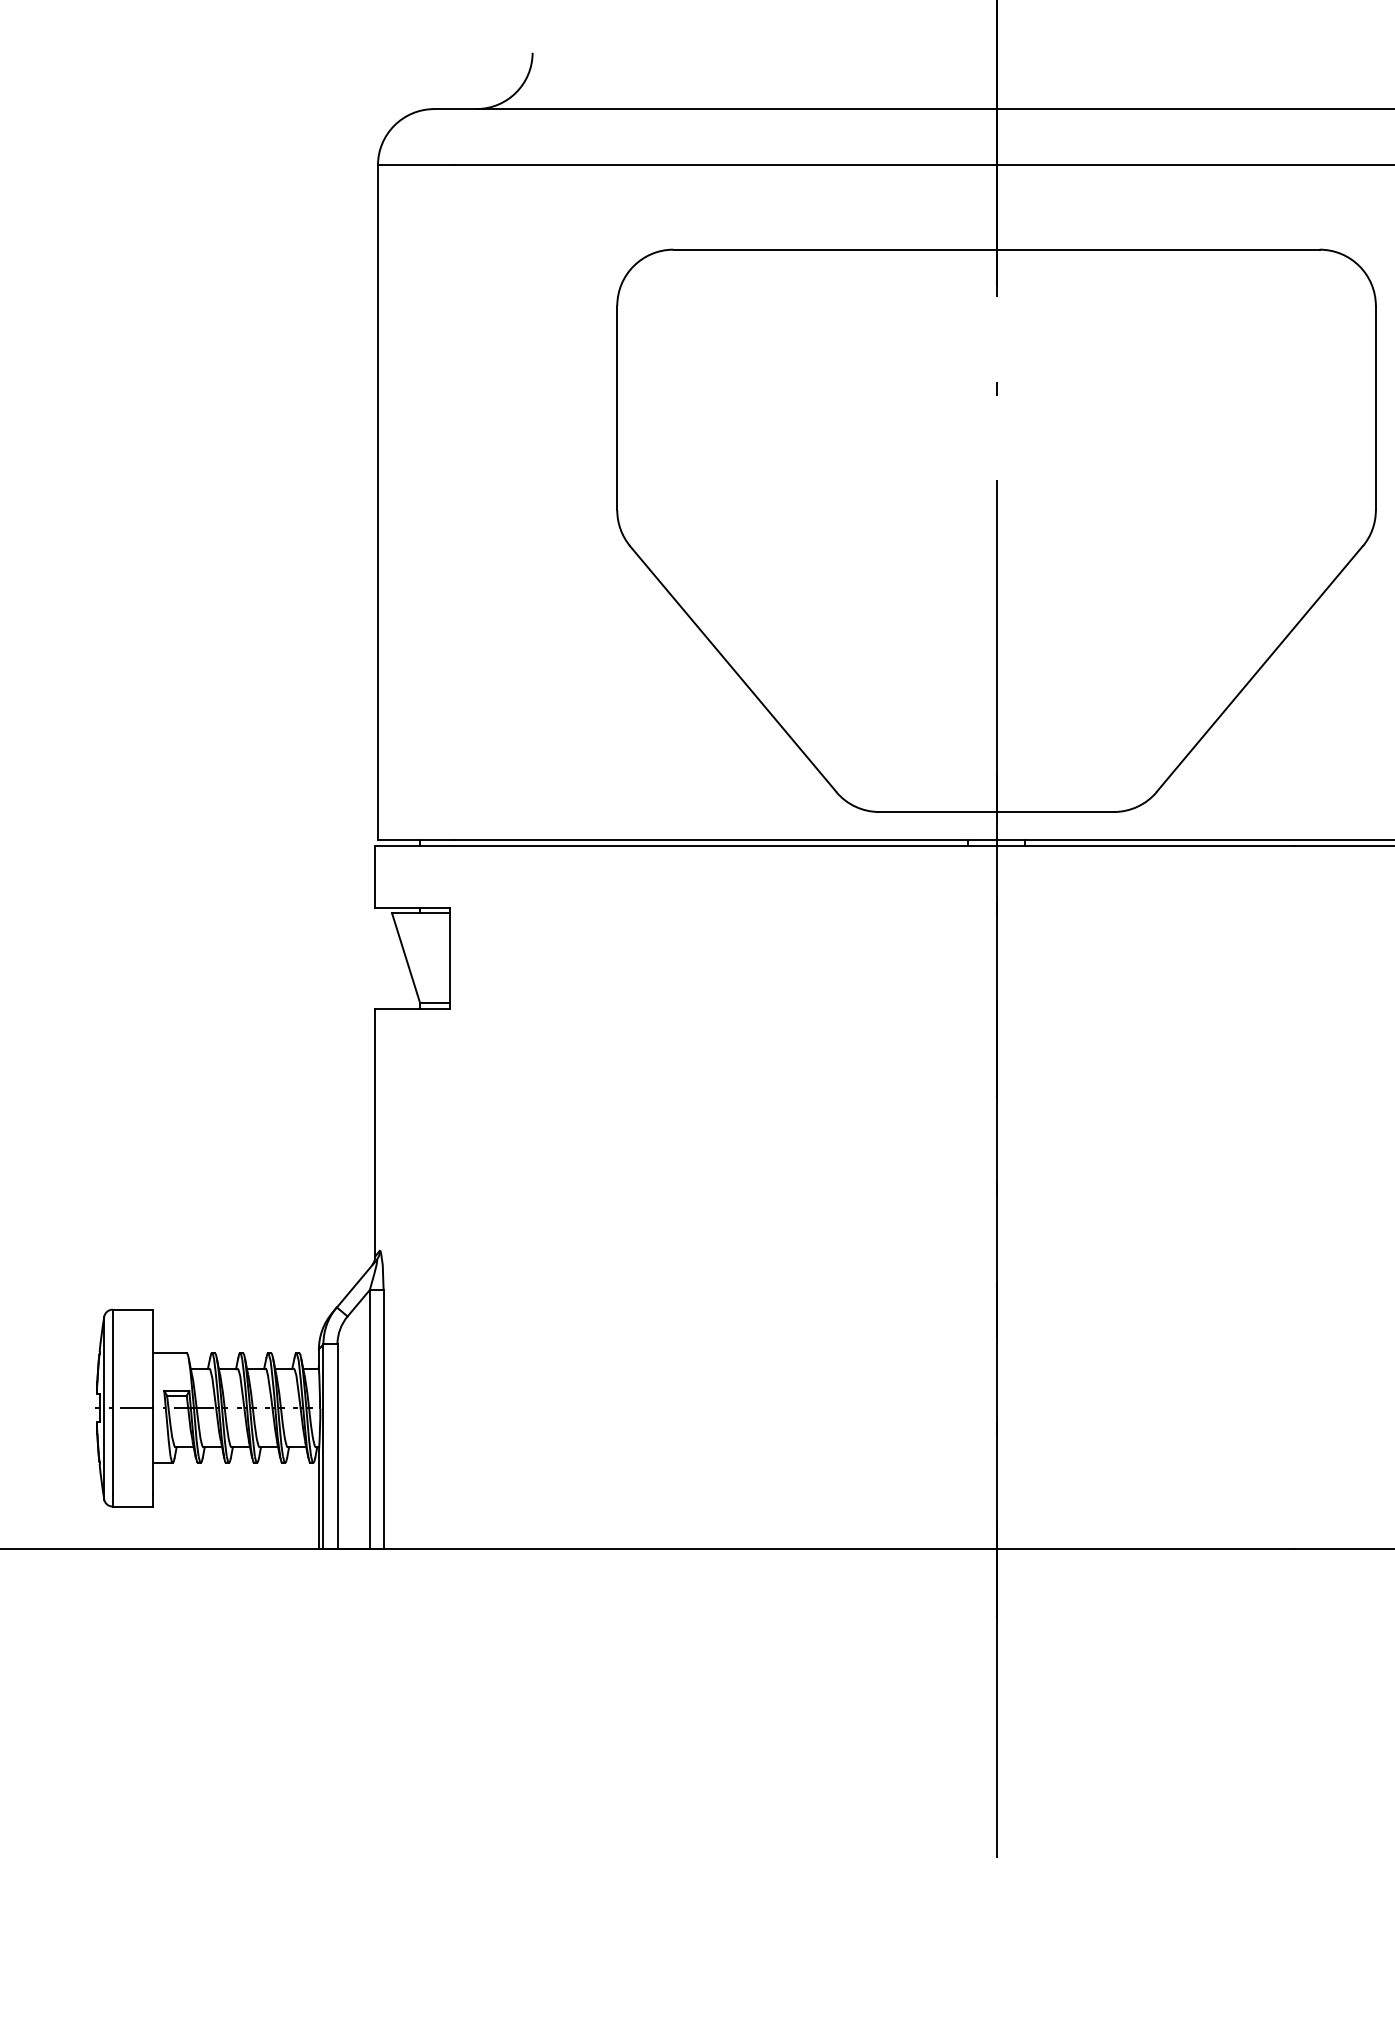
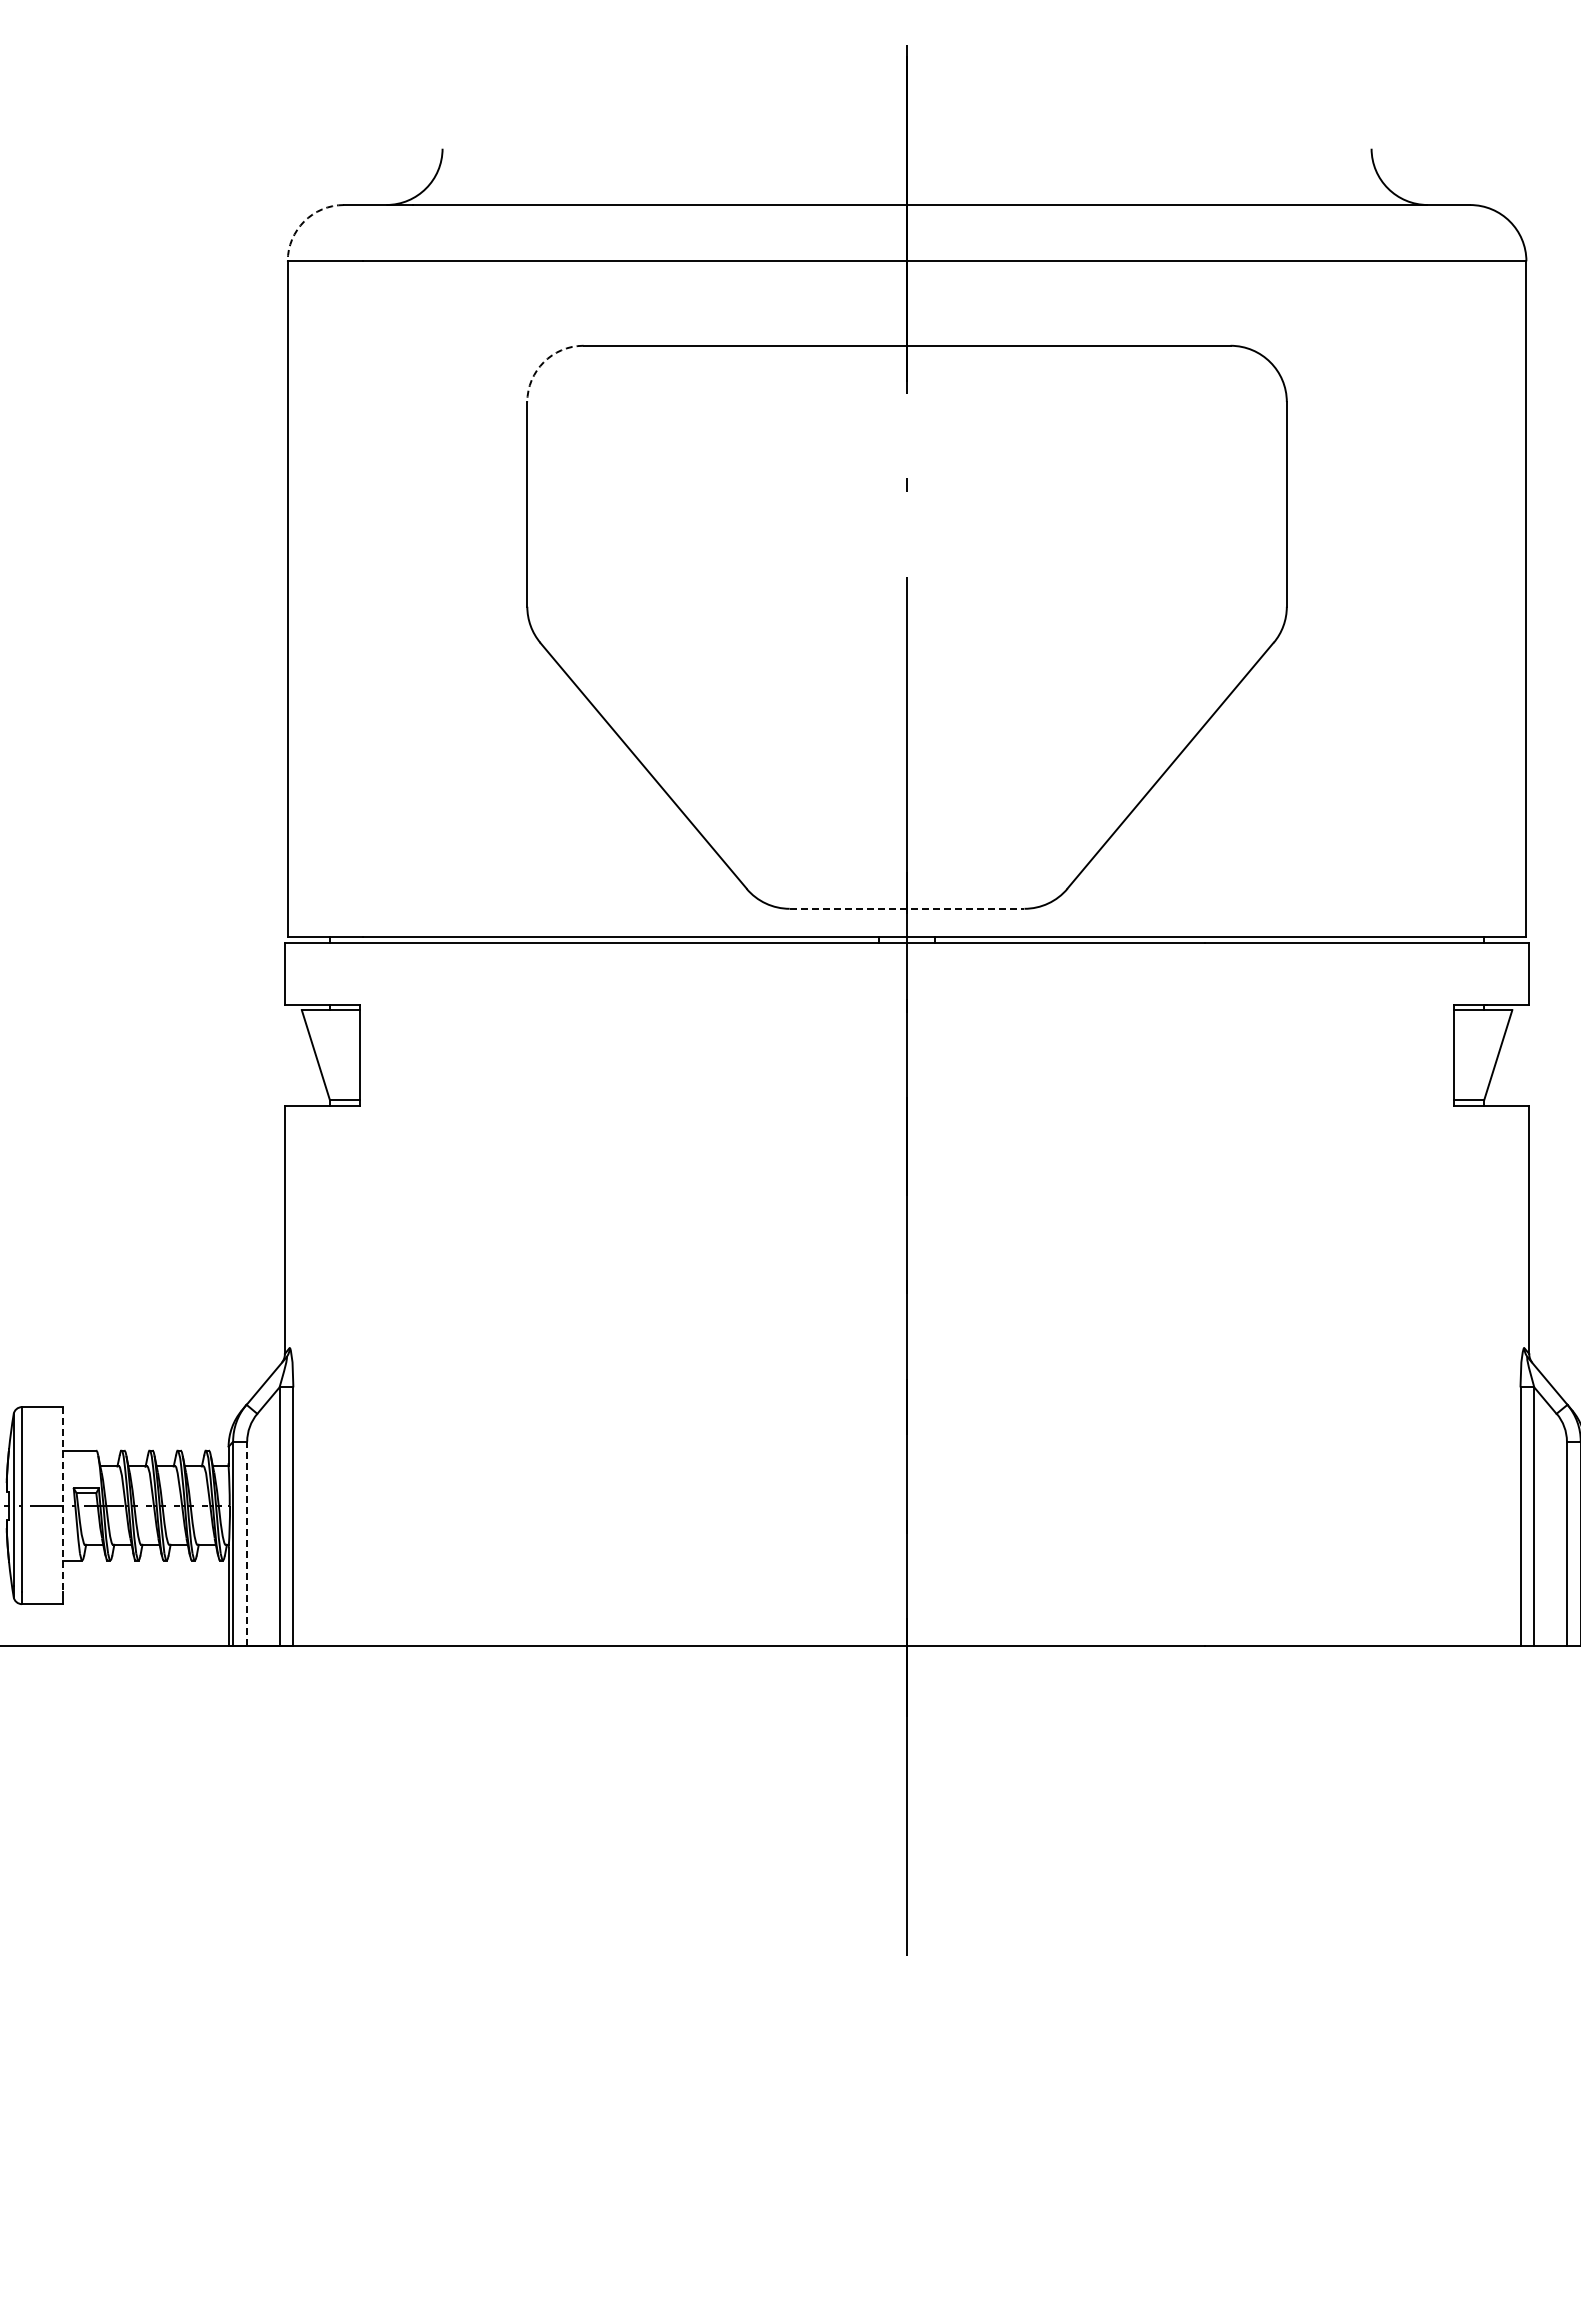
arc: (394, 125) -> (304, 221), solid -> dashed
arc: (633, 266) -> (543, 362), solid -> dashed
line: (996, 811) -> (907, 908), solid -> dashed
line: (153, 1403) -> (62, 1500), solid -> dashed
line: (337, 1445) -> (247, 1543), solid -> dashed

